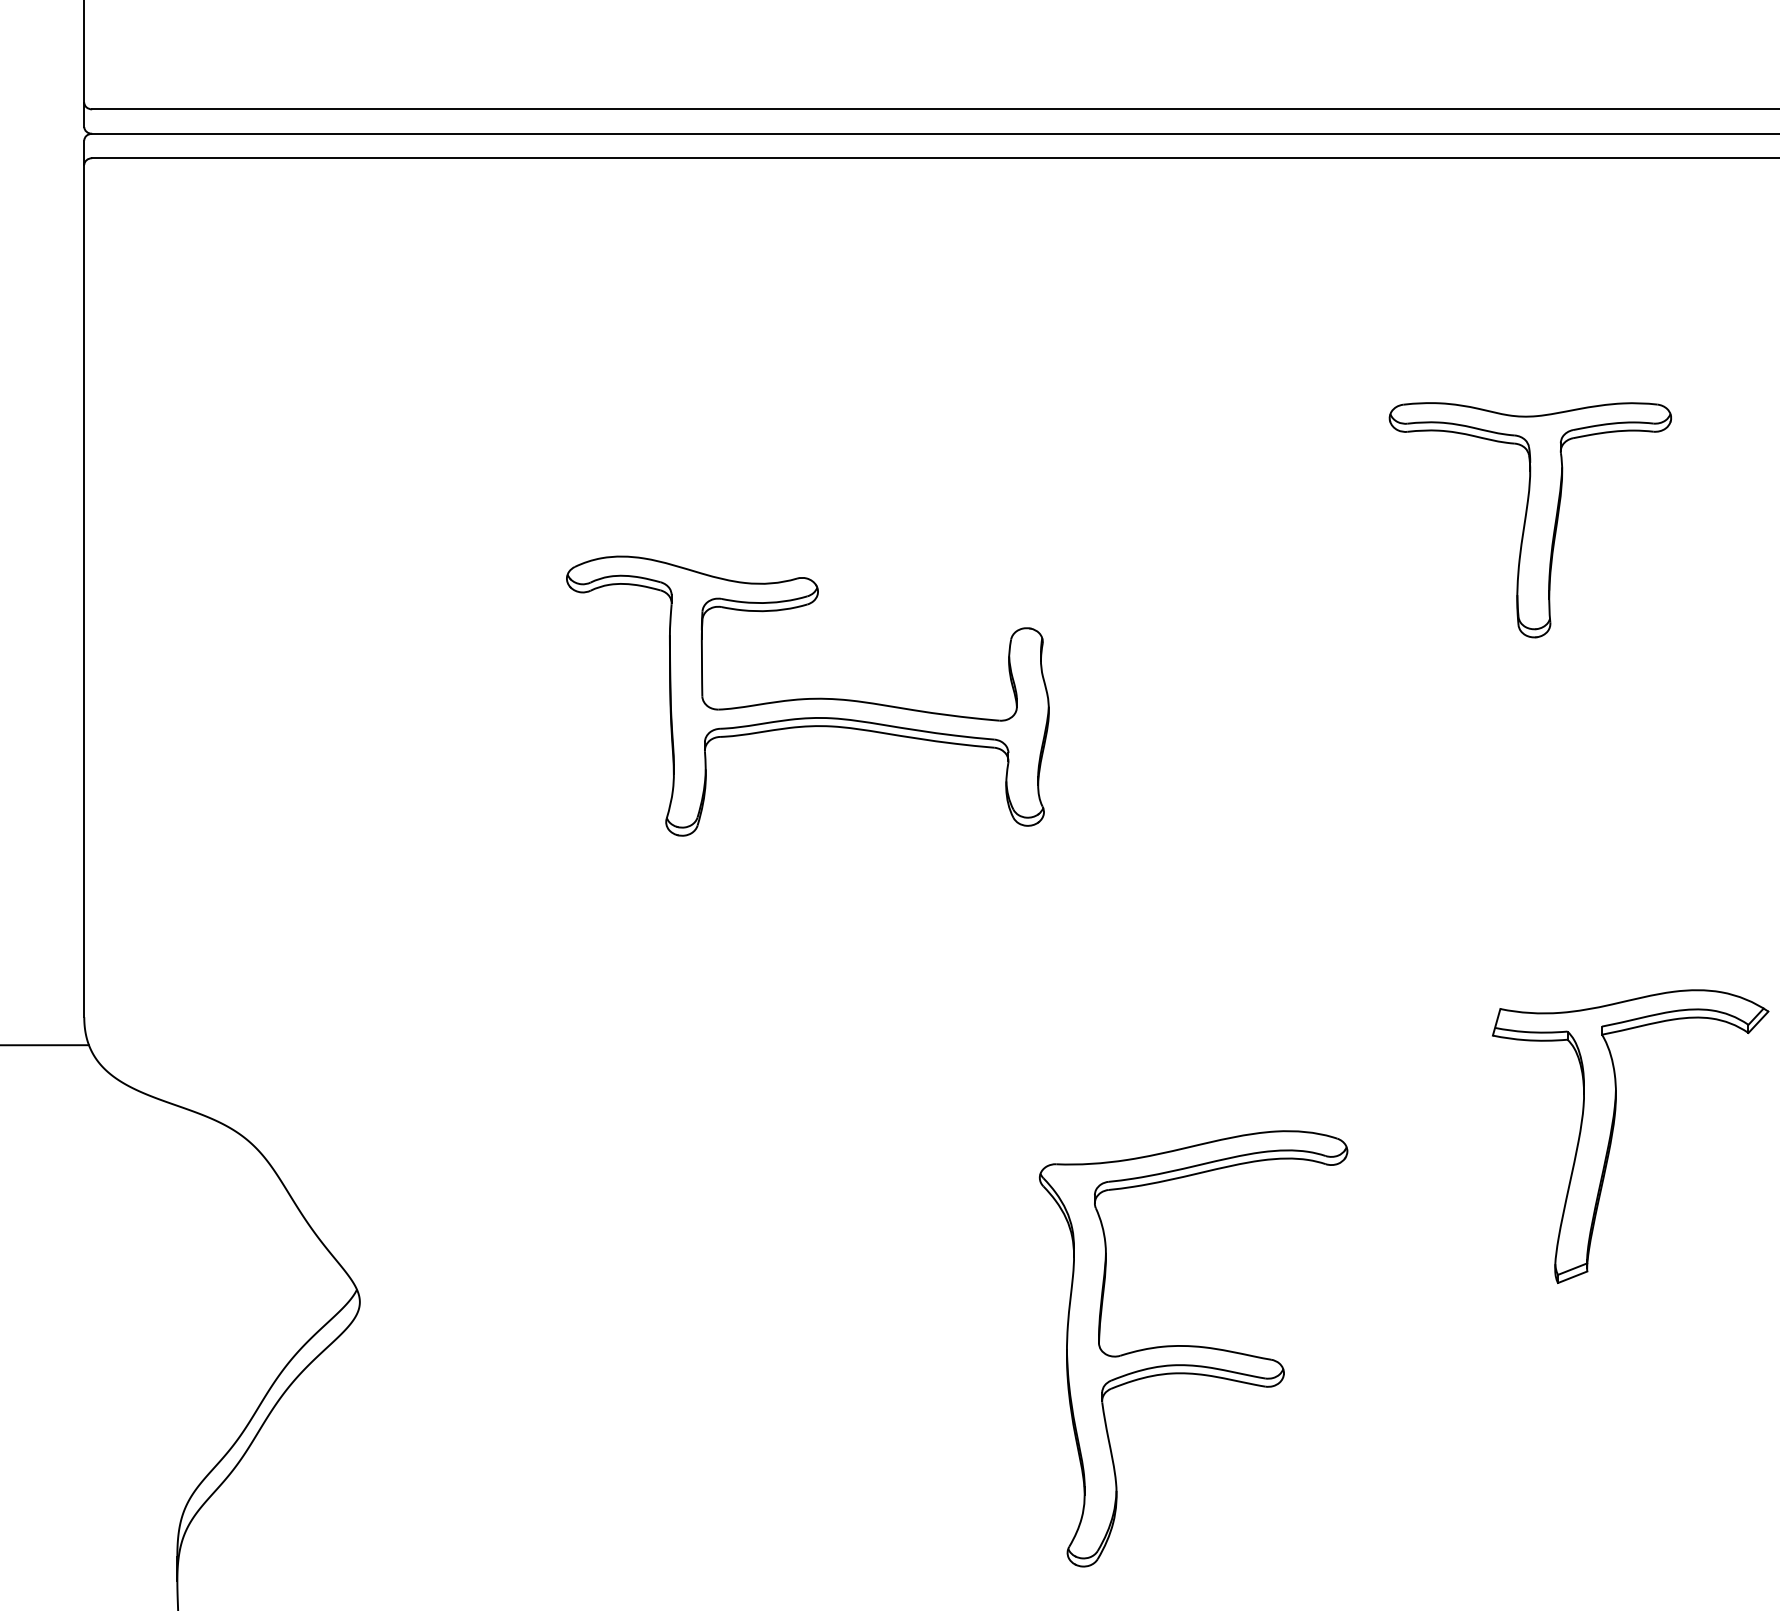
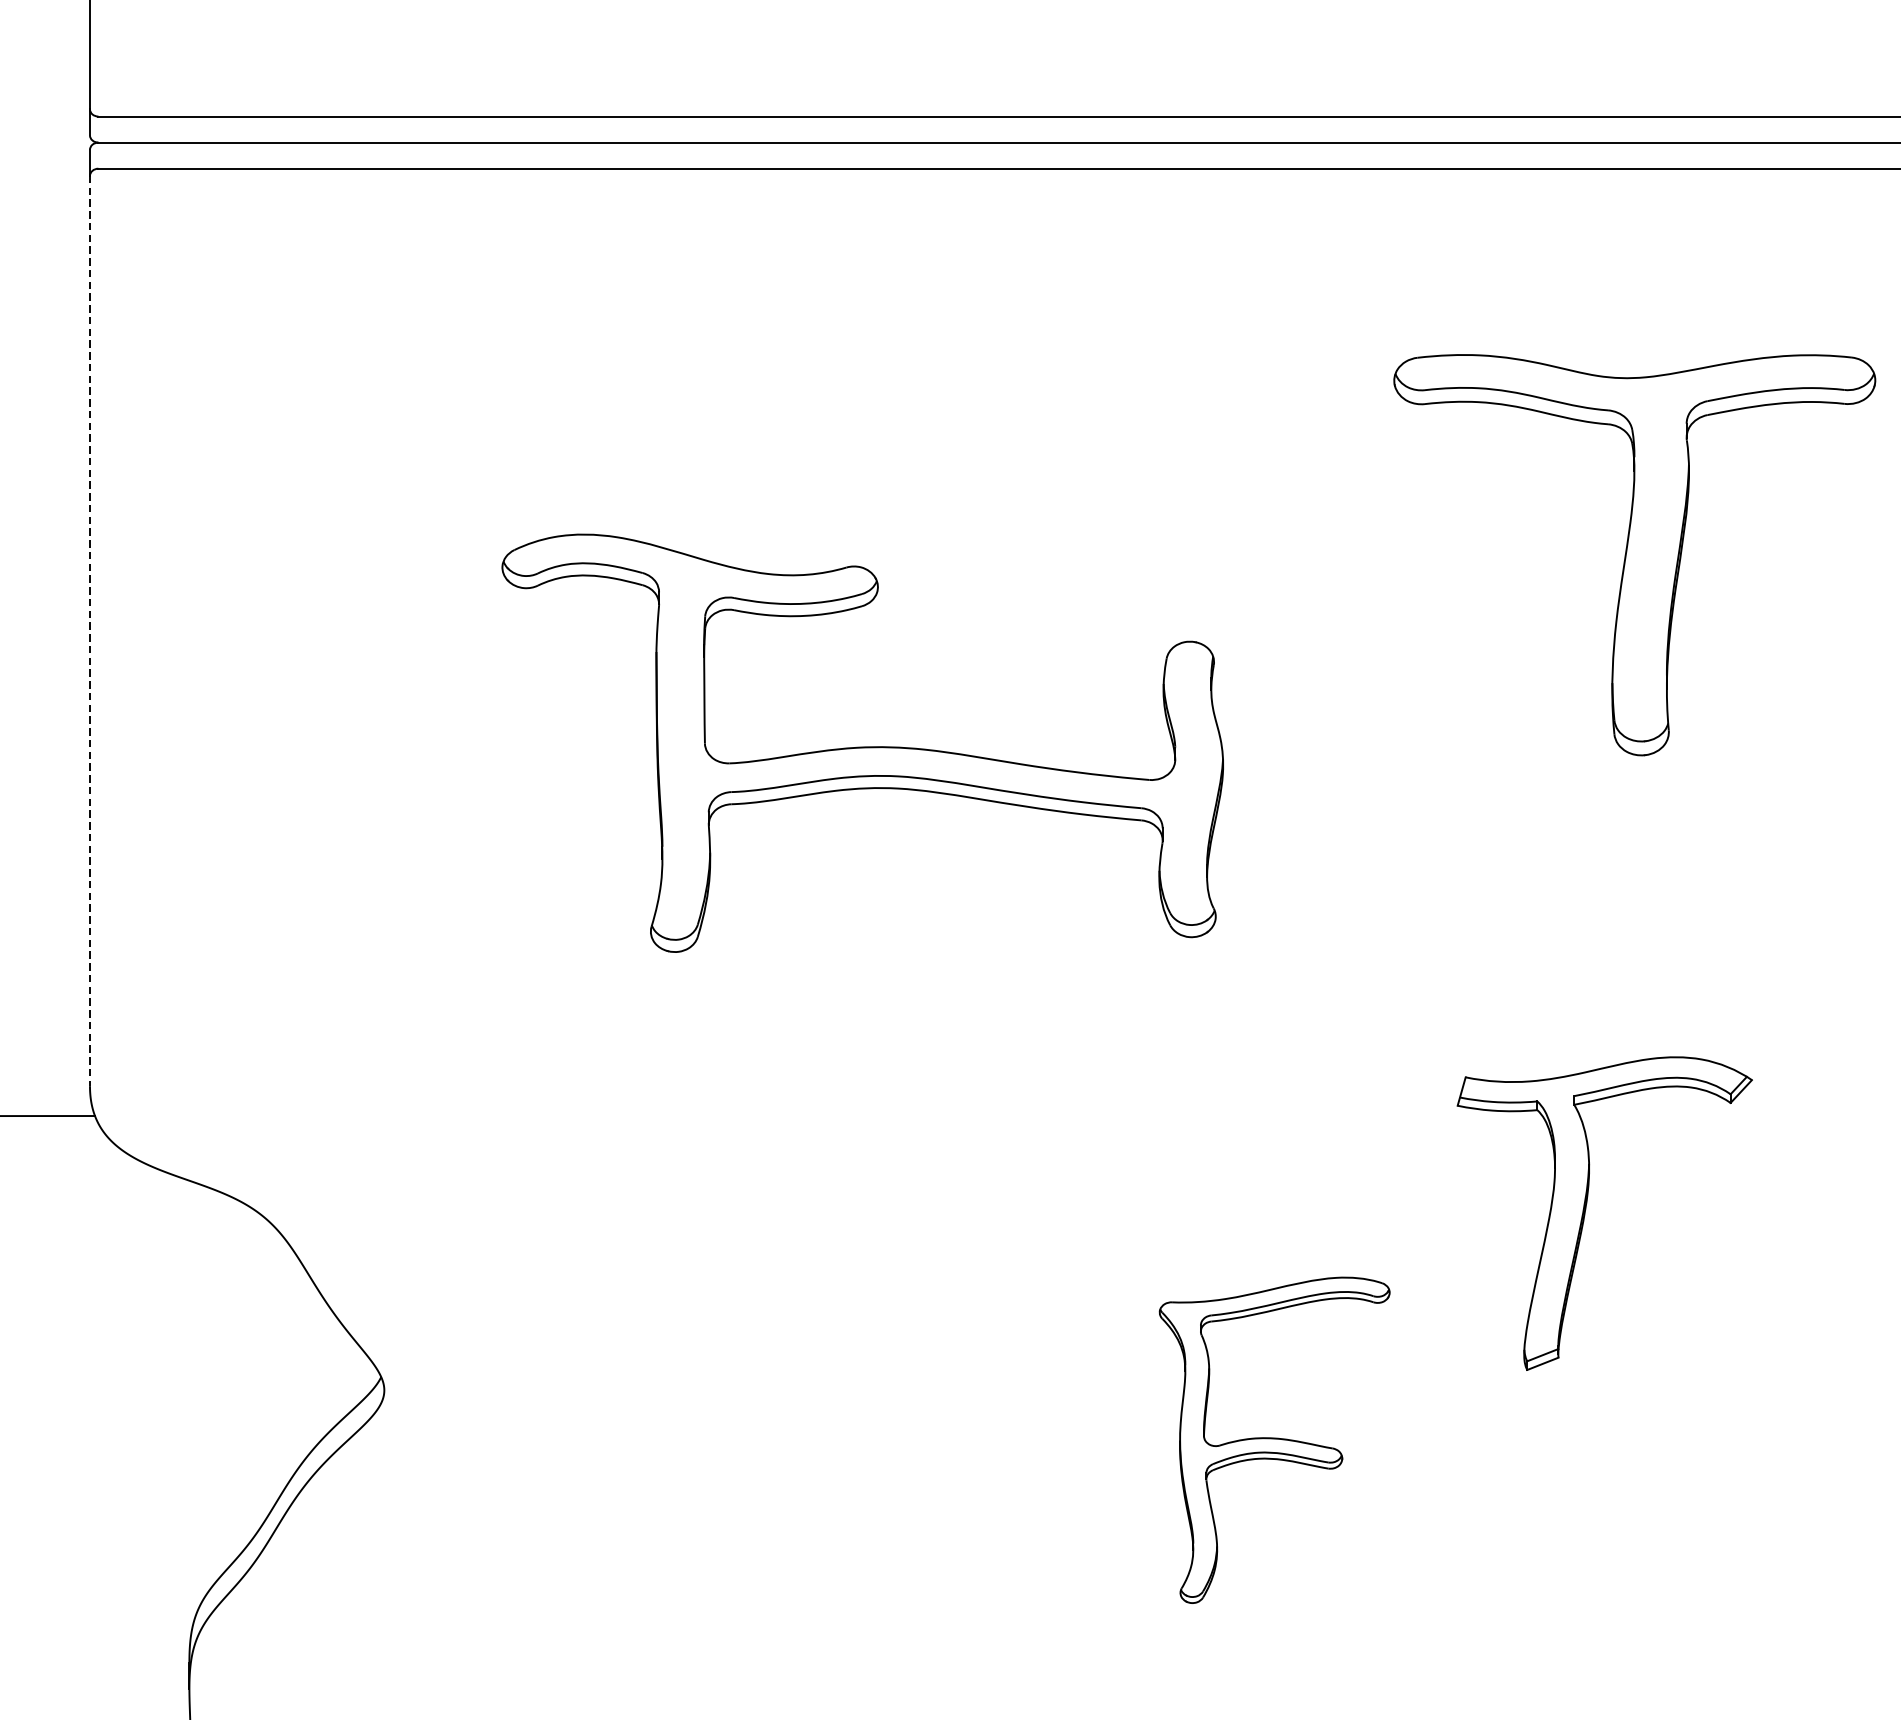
part: (1529, 520) -> (1633, 555), size x1.6
line: (84, 591) -> (90, 631), solid -> dashed
part: (807, 695) -> (862, 742), size x1.4
part: (1613, 1133) -> (1586, 1210), moved
part: (1193, 1348) -> (1274, 1439), size x0.7

